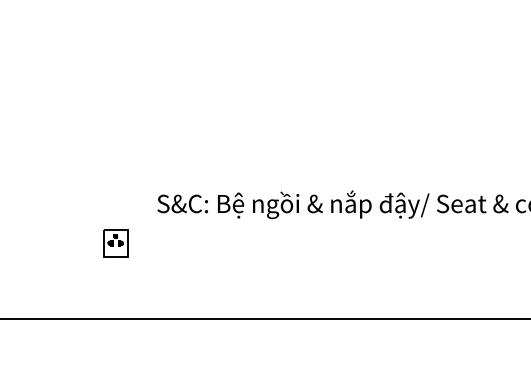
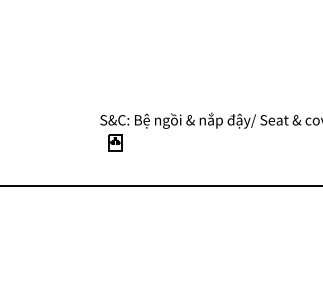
part: (115, 242) -> (115, 142), moved

